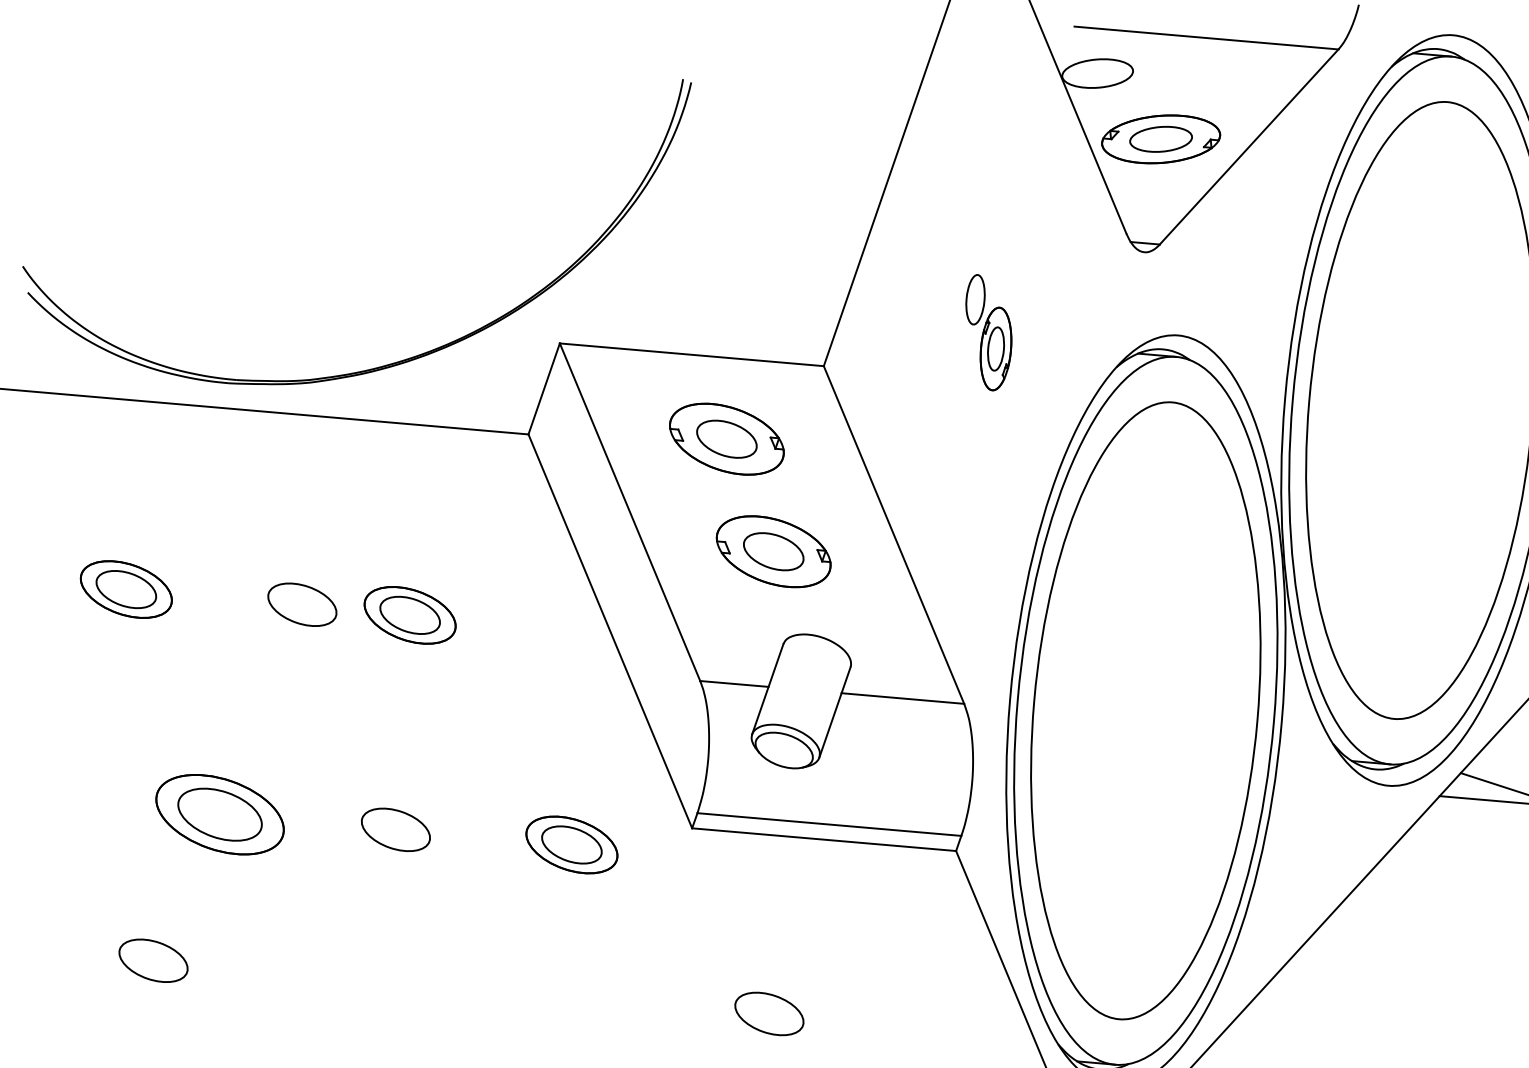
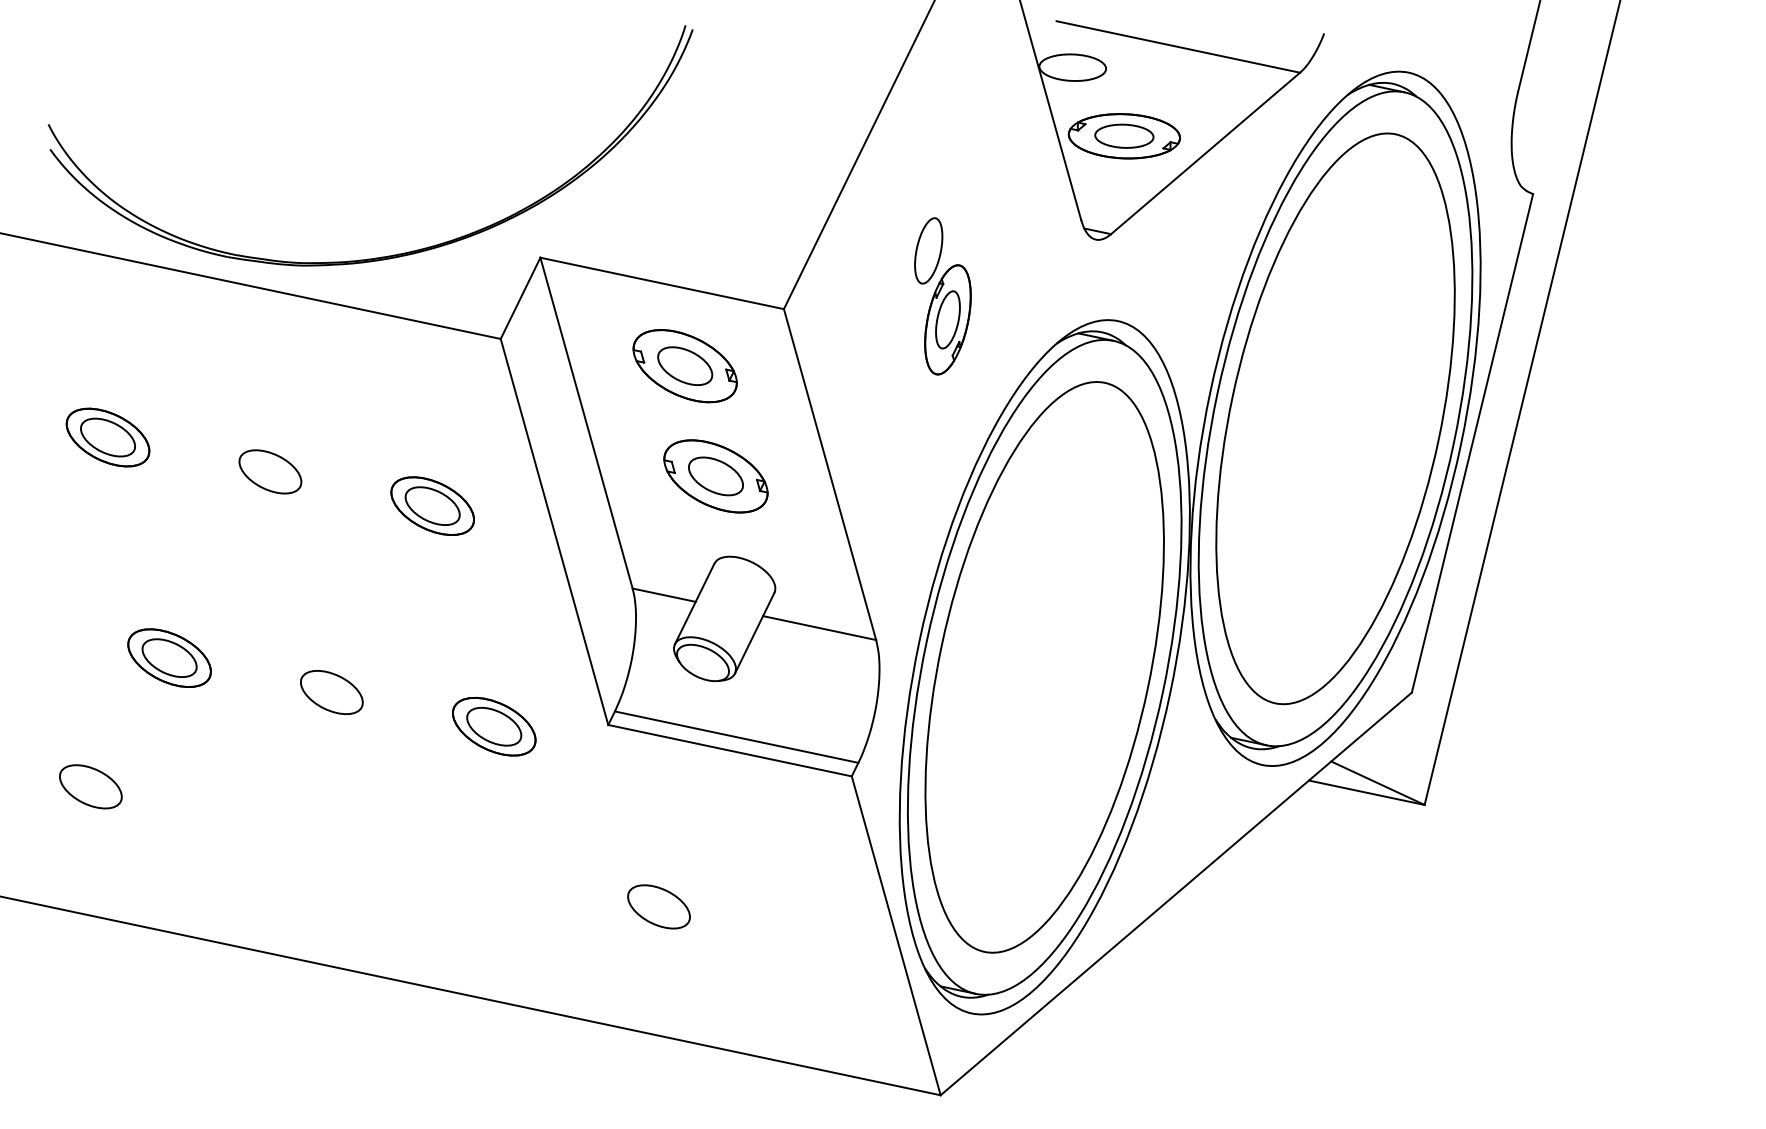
part: (989, 332) -> (942, 296), size x1.43
part: (409, 614) -> (432, 505), moved
part: (219, 813) -> (169, 657), size x0.71

